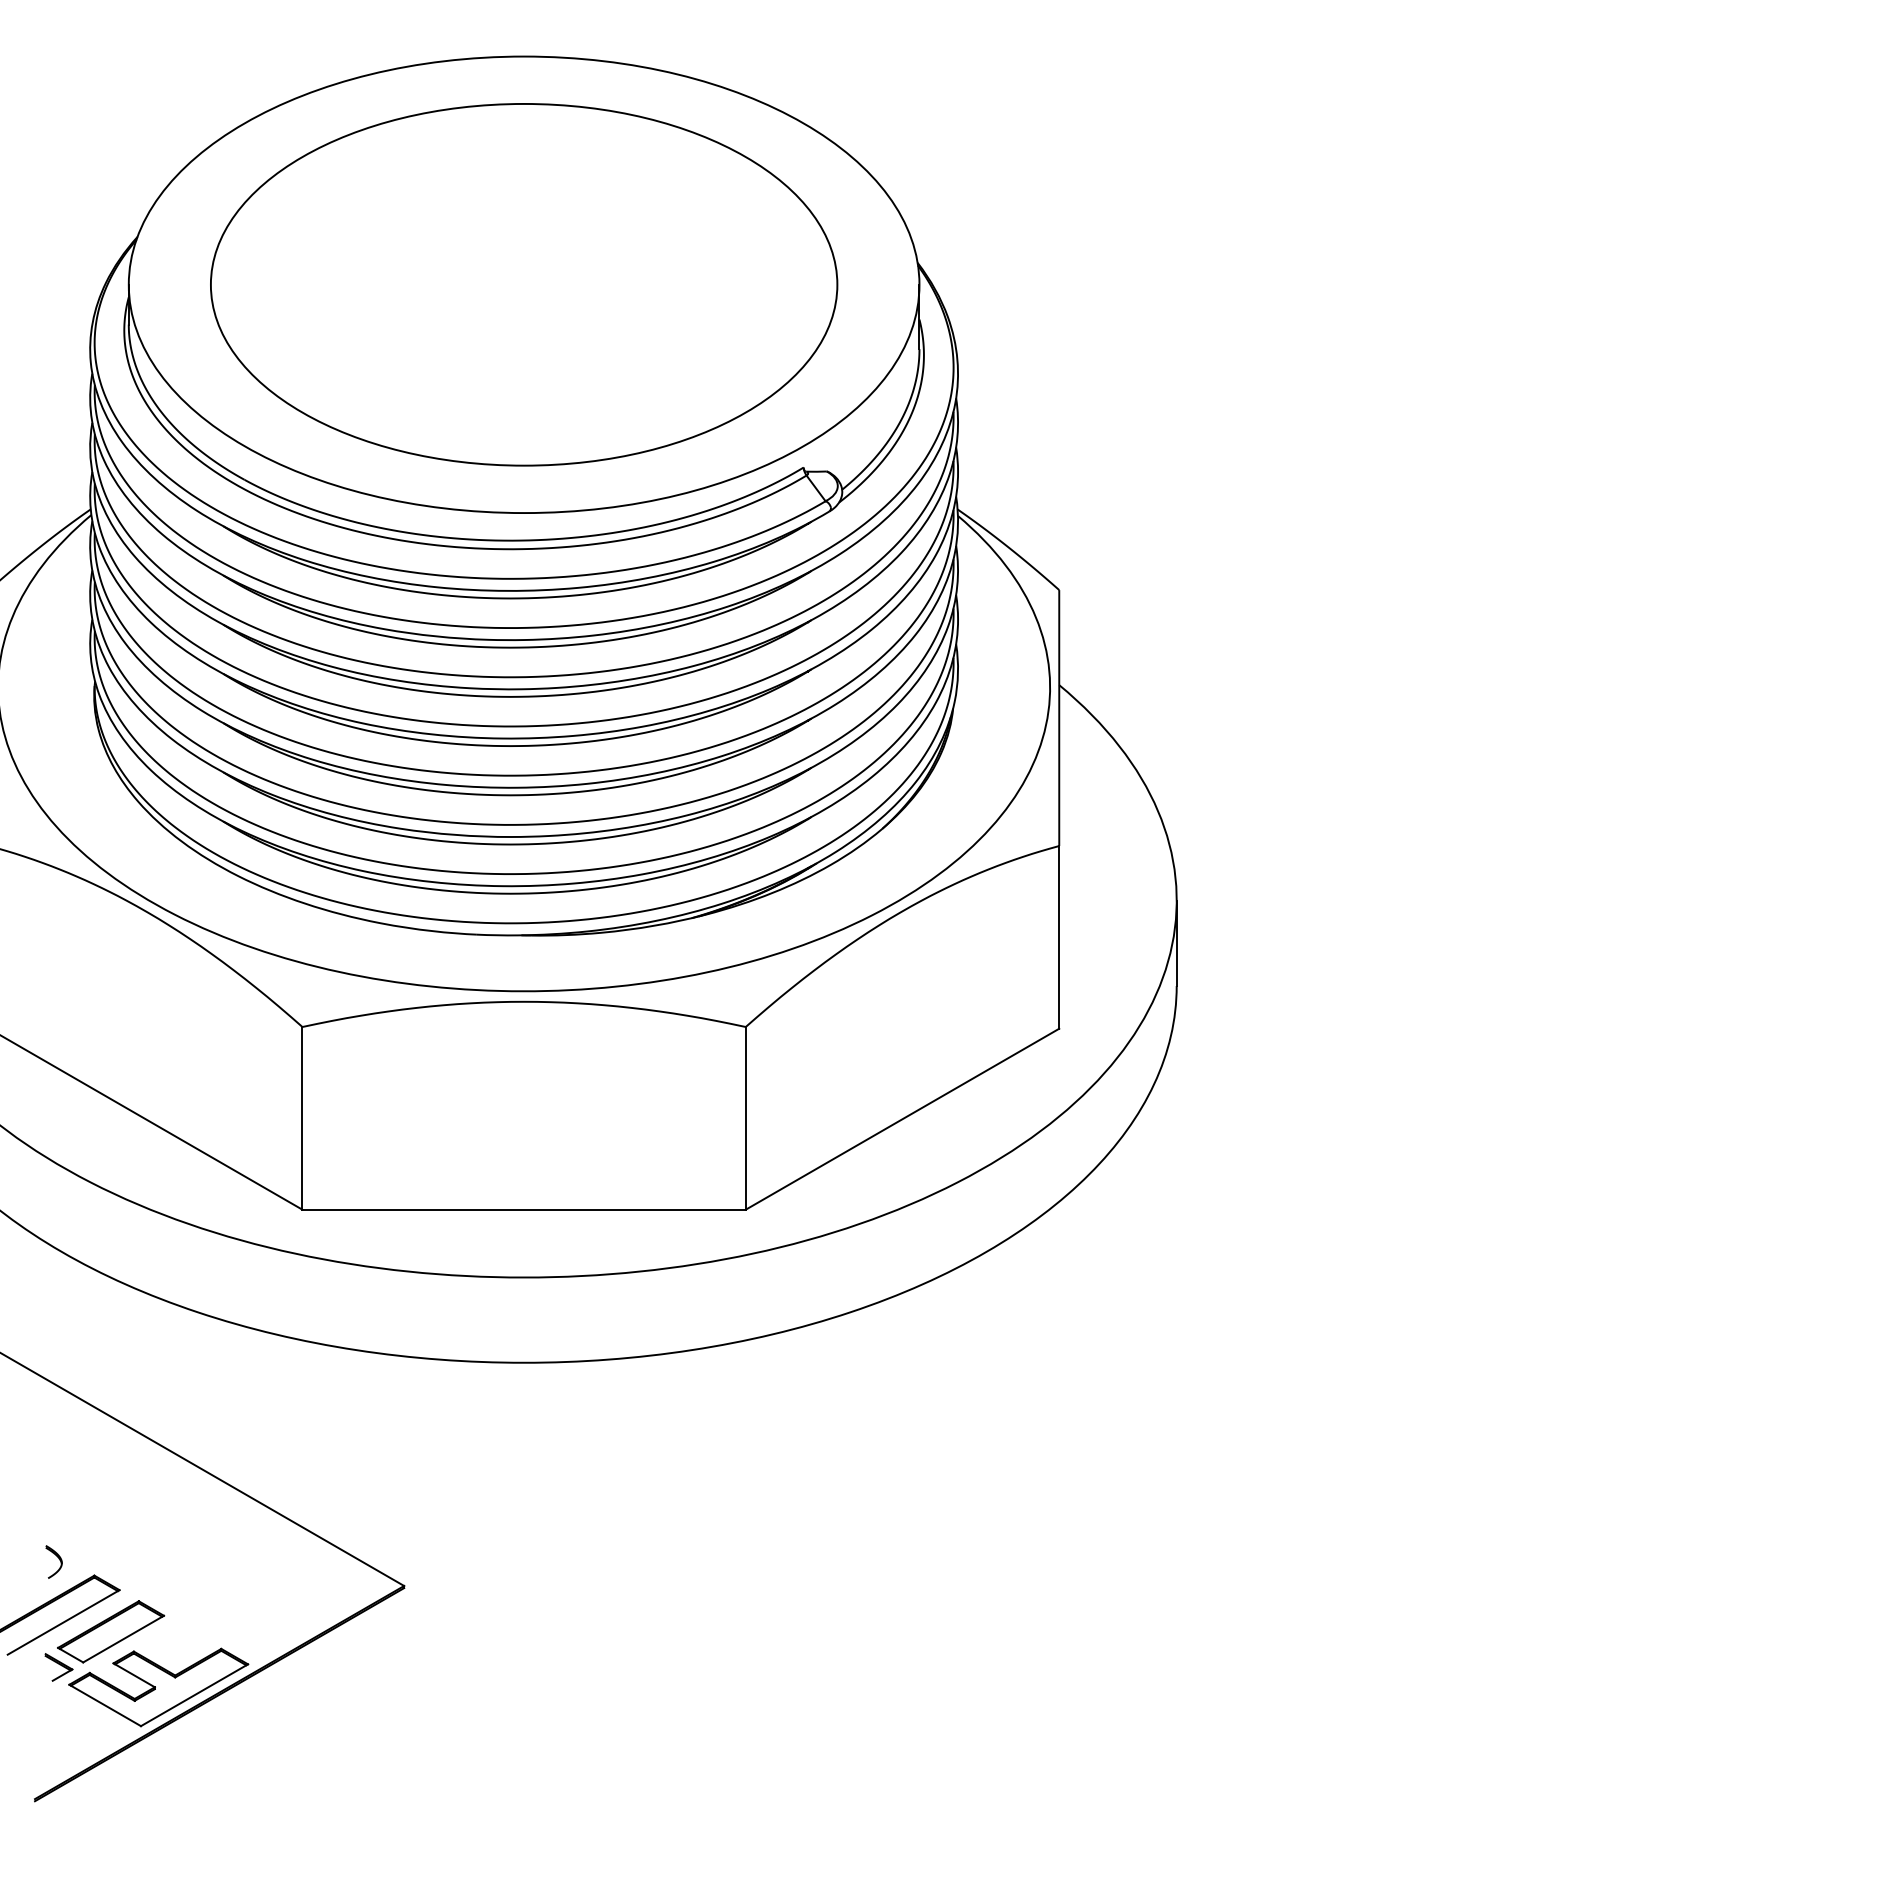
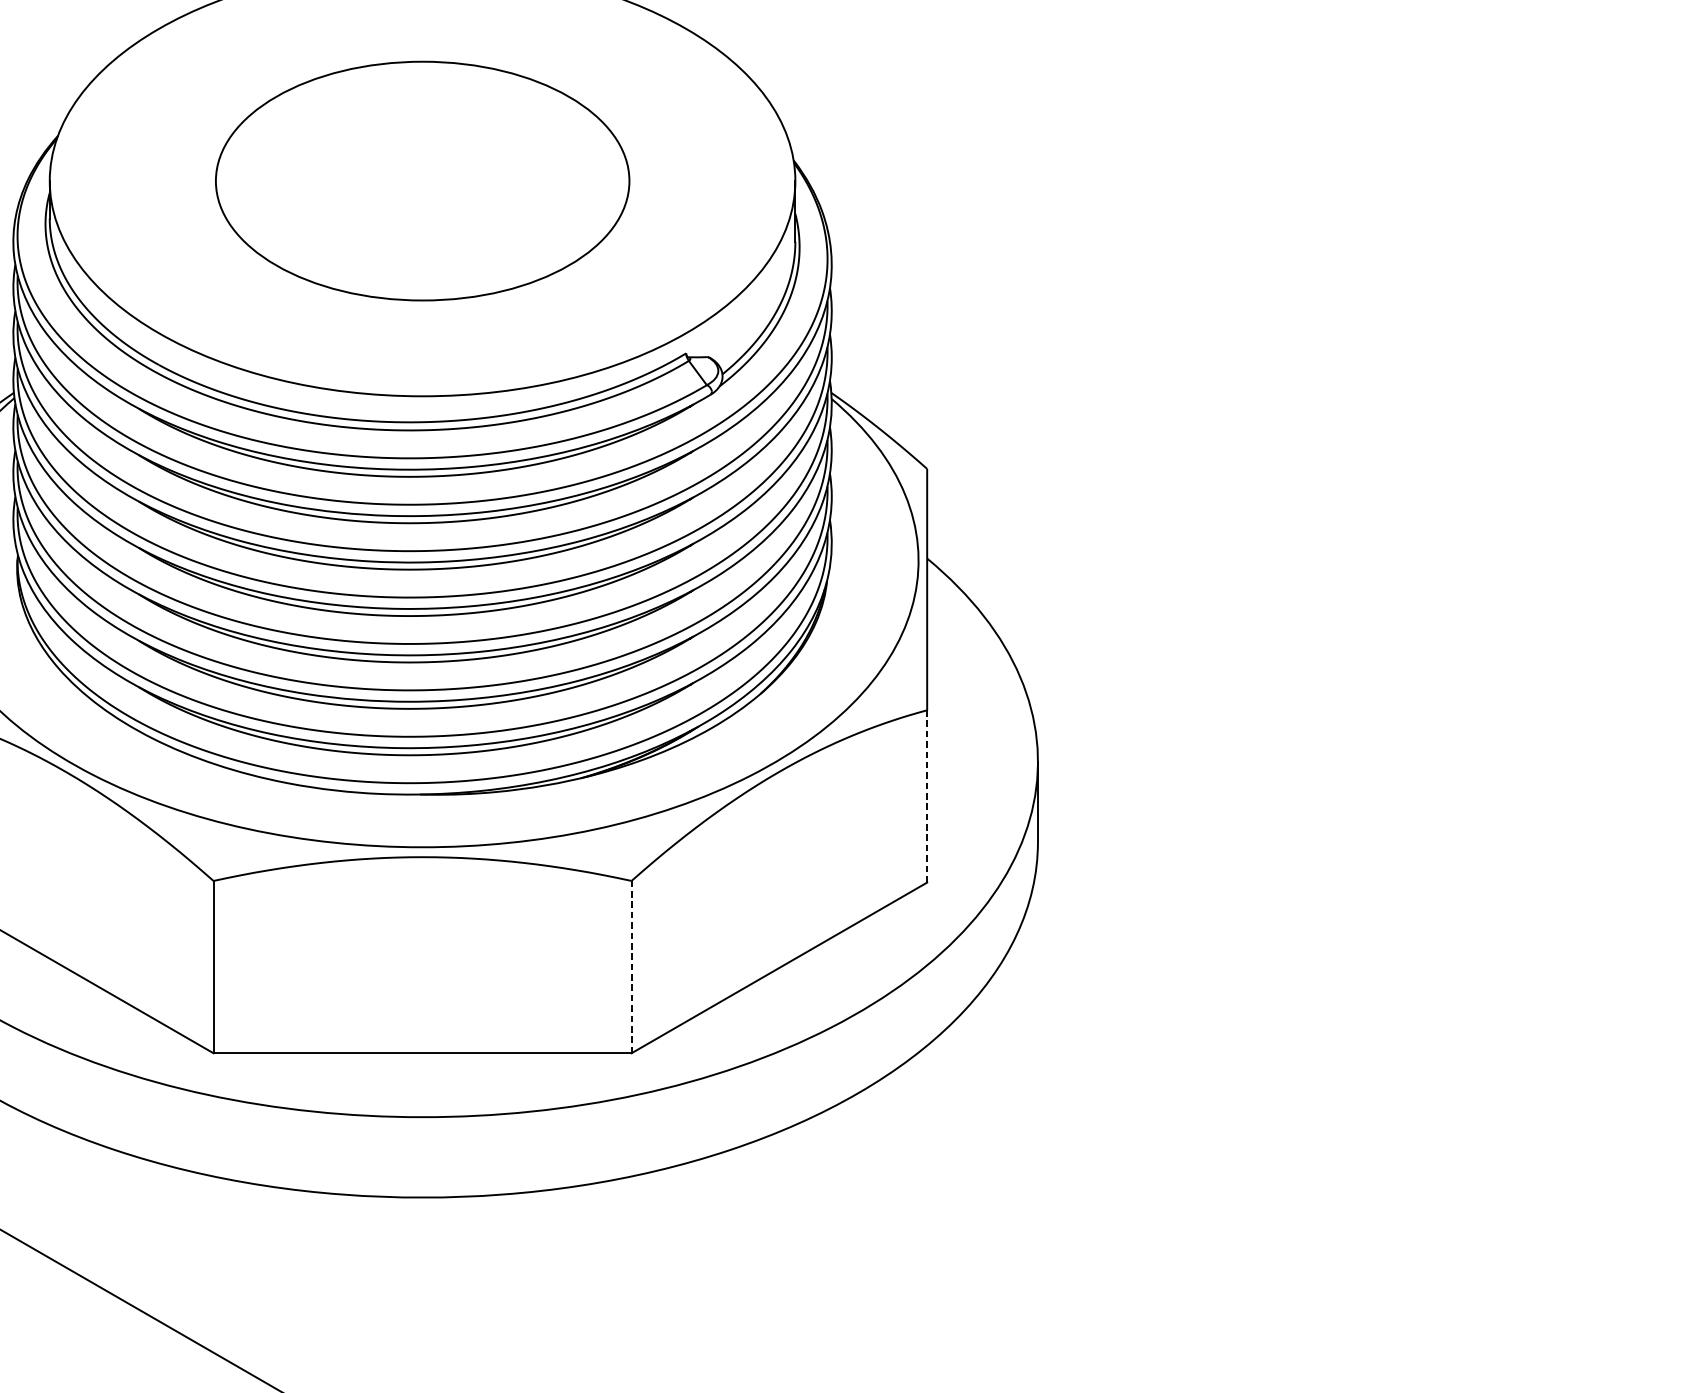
part: (524, 284) -> (422, 180), size x0.7
line: (1059, 936) -> (927, 795), solid -> dashed
line: (745, 1117) -> (631, 966), solid -> dashed

